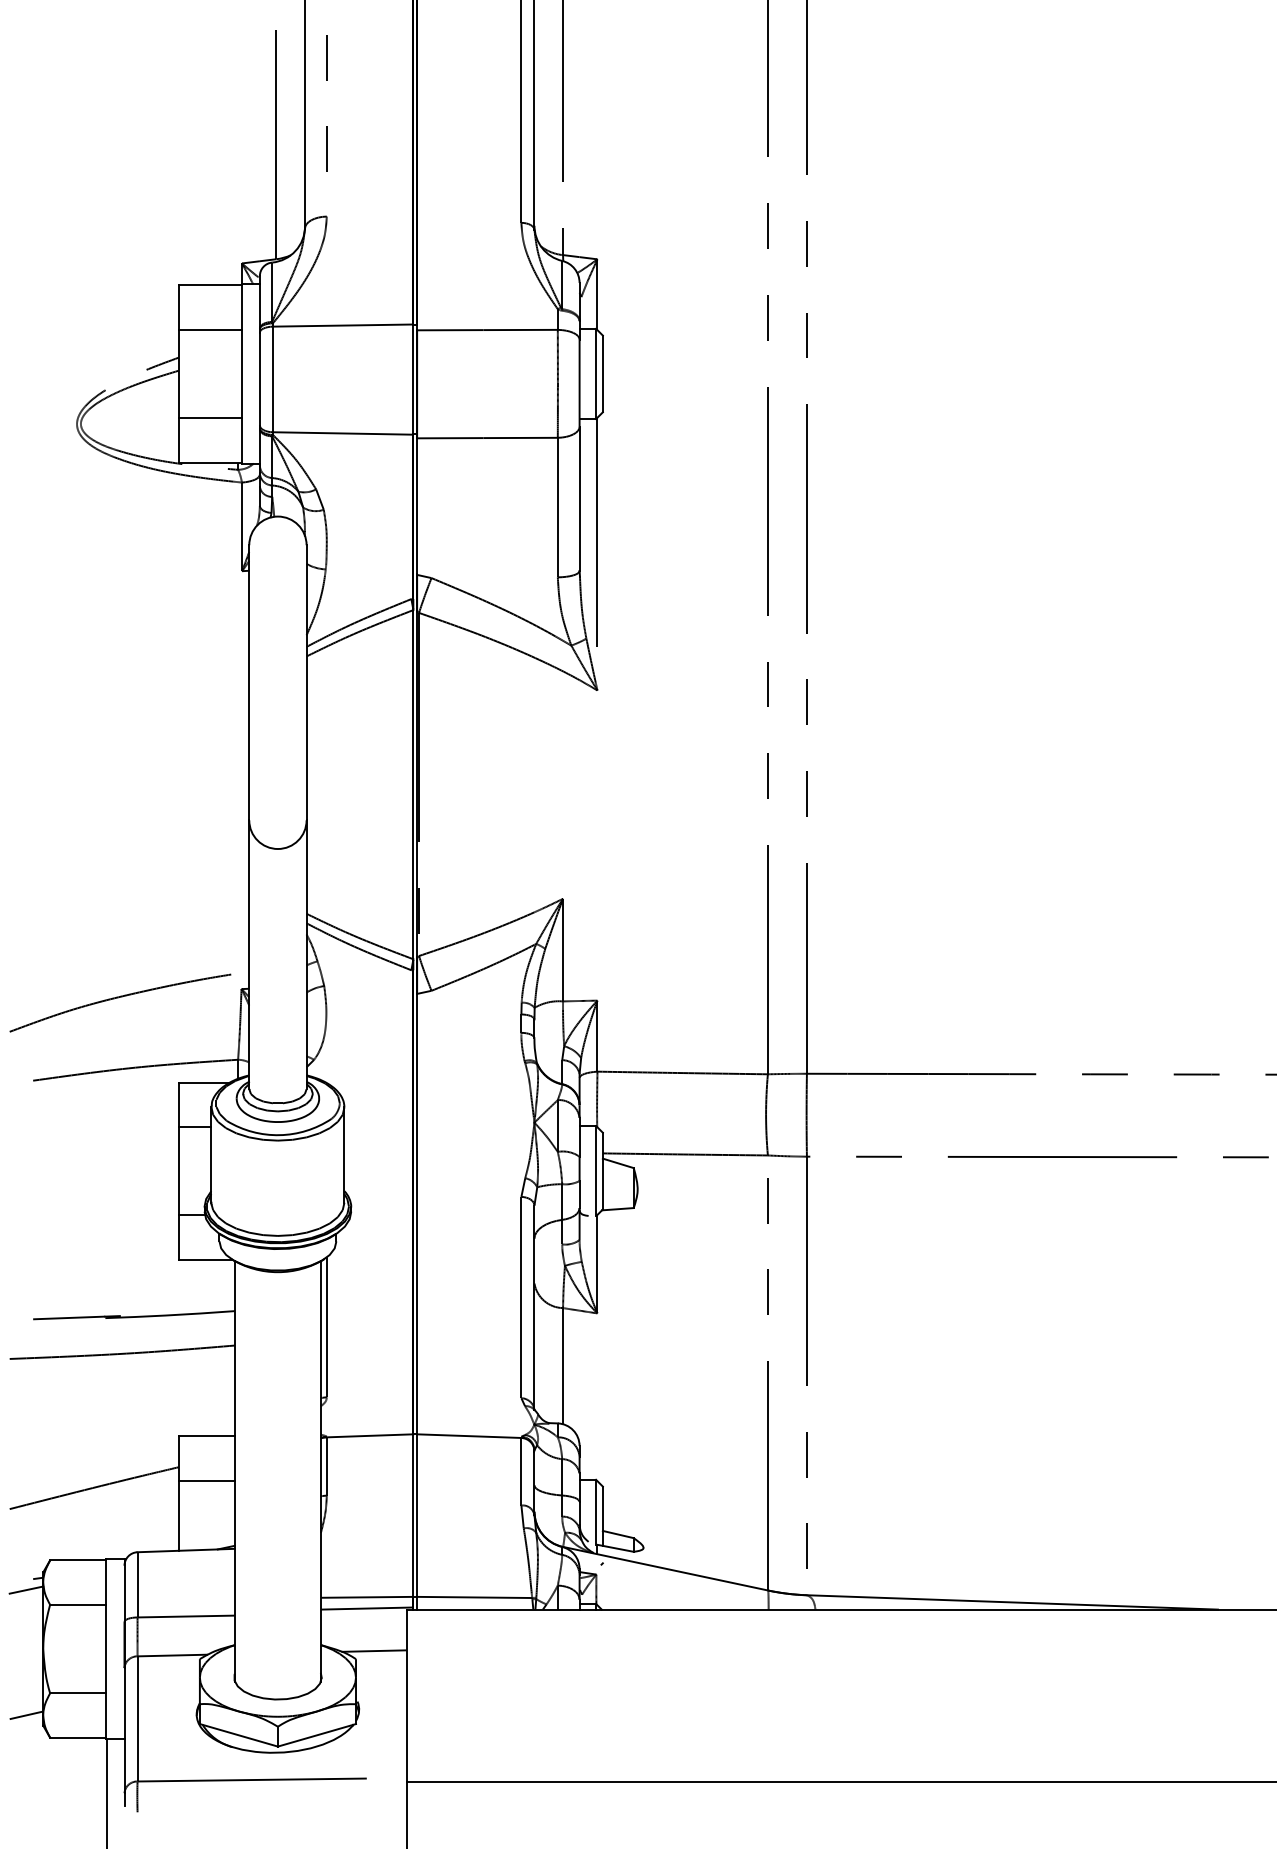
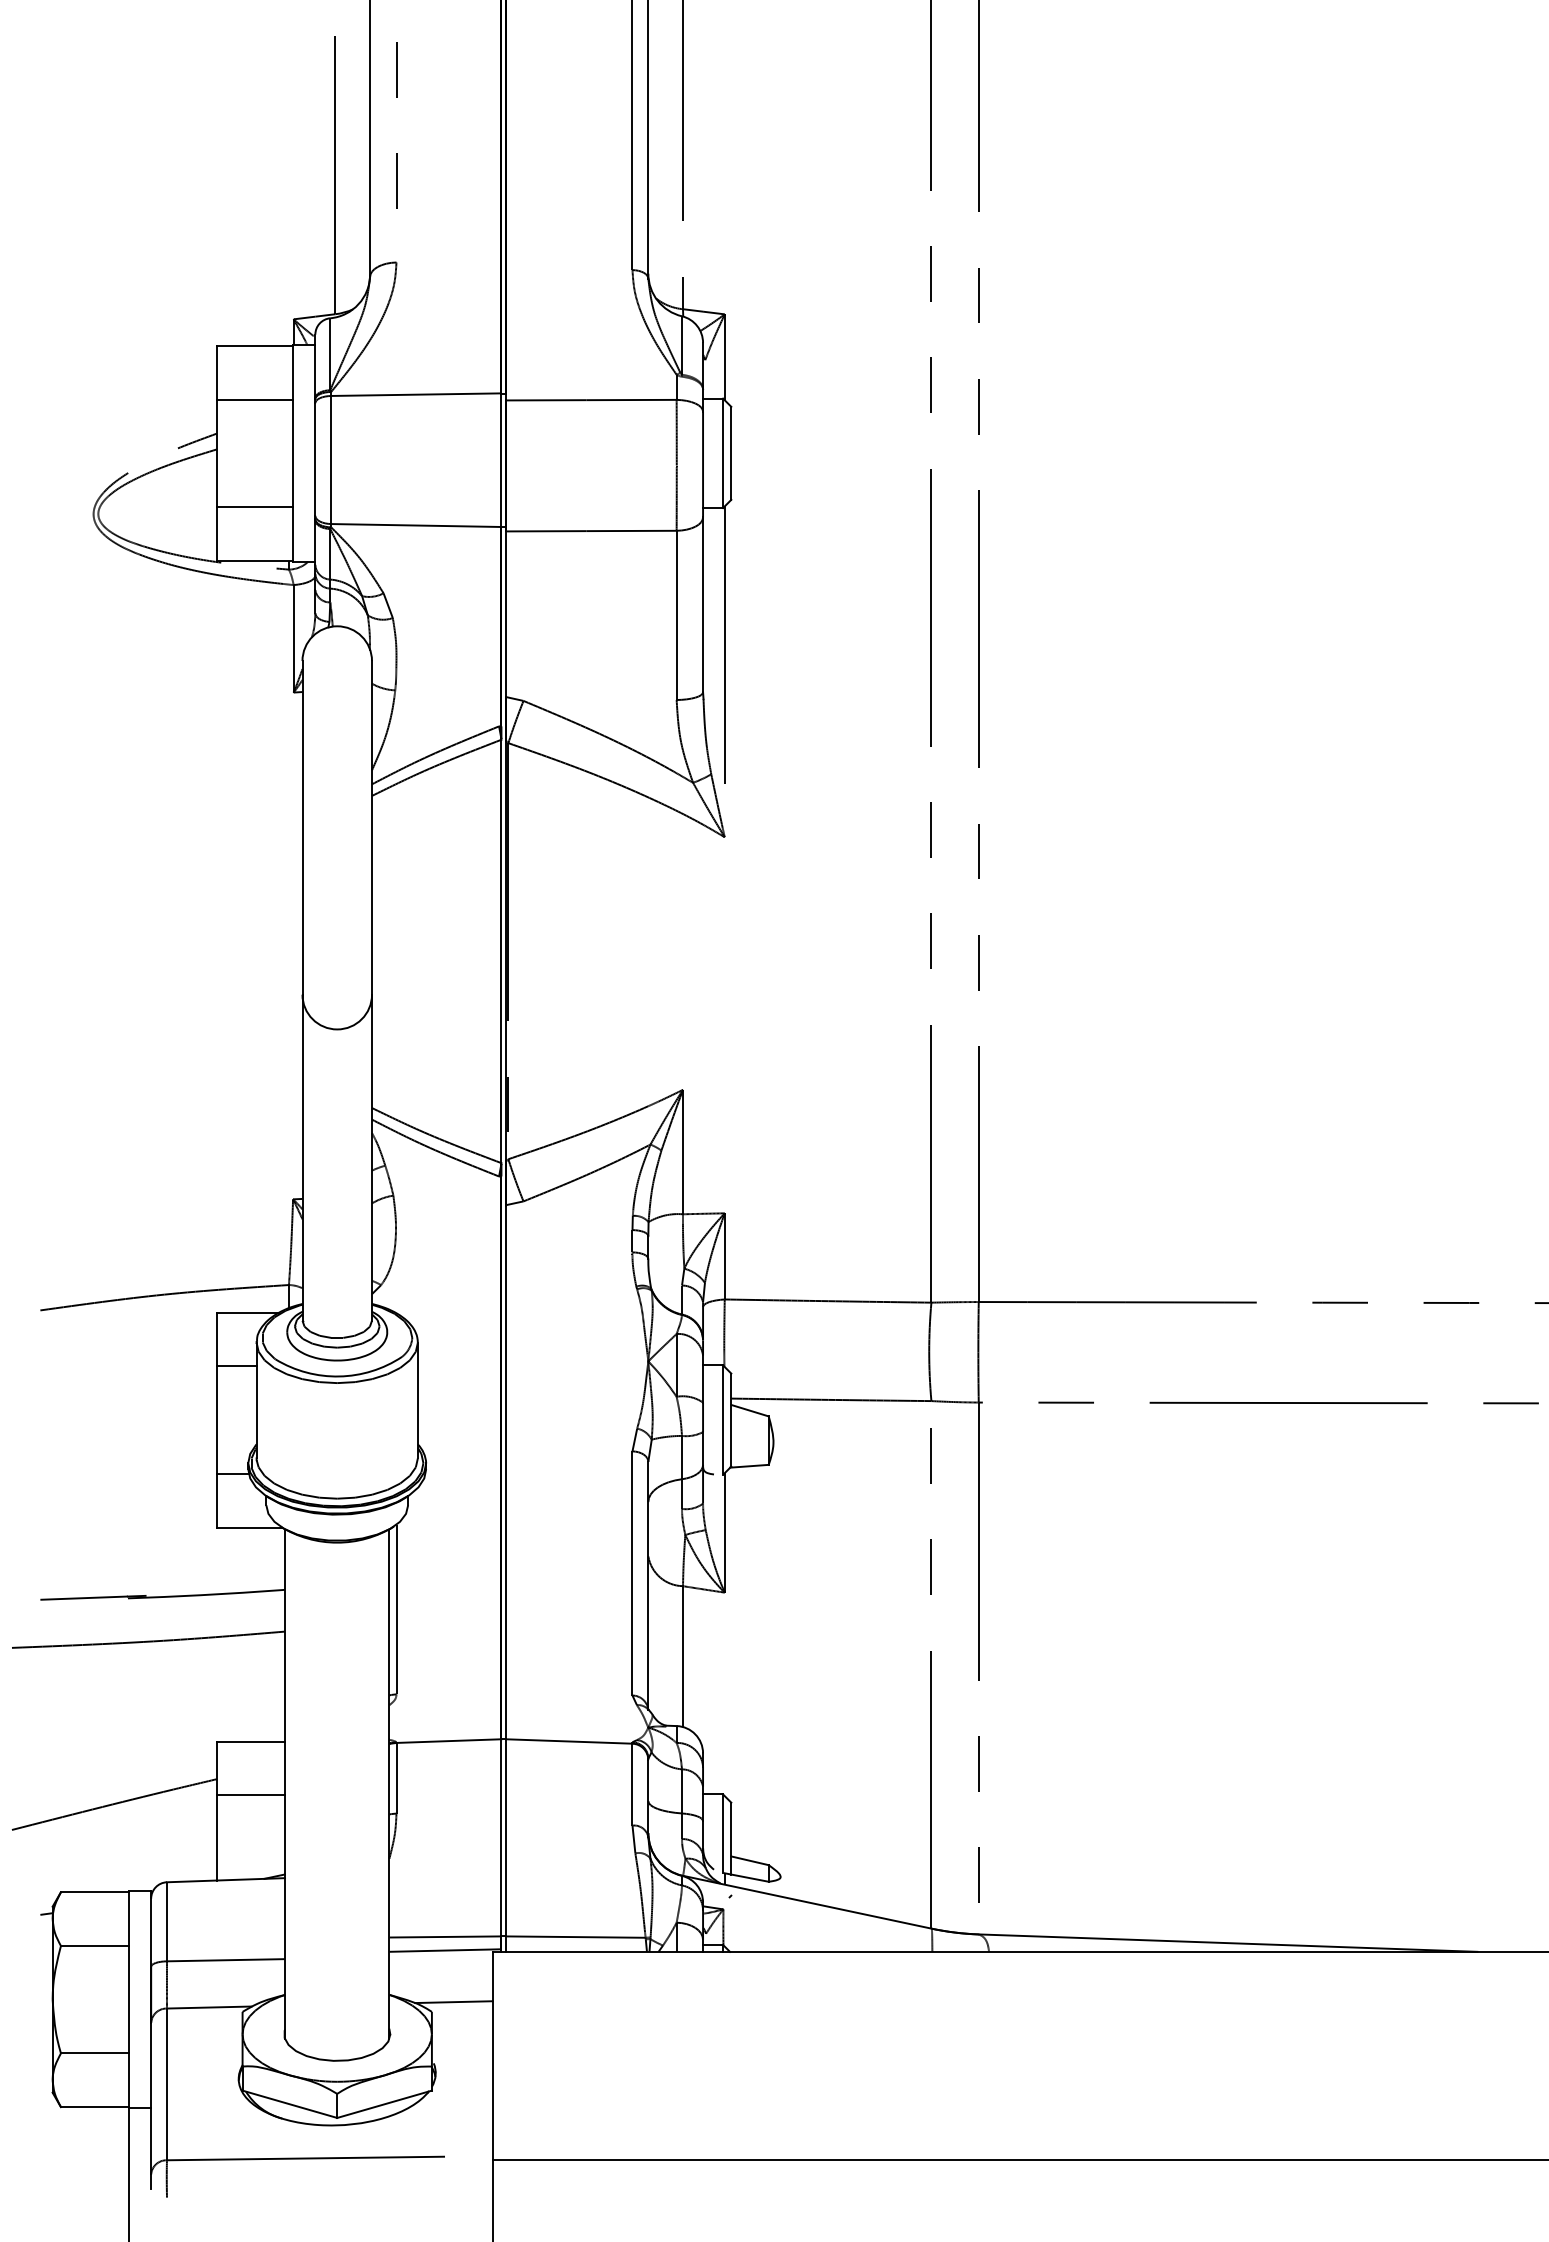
curve: (118, 998) -> (143, 1210), removed
line: (25, 1589) -> (31, 1927), removed
line: (25, 1714) -> (31, 2079), removed

